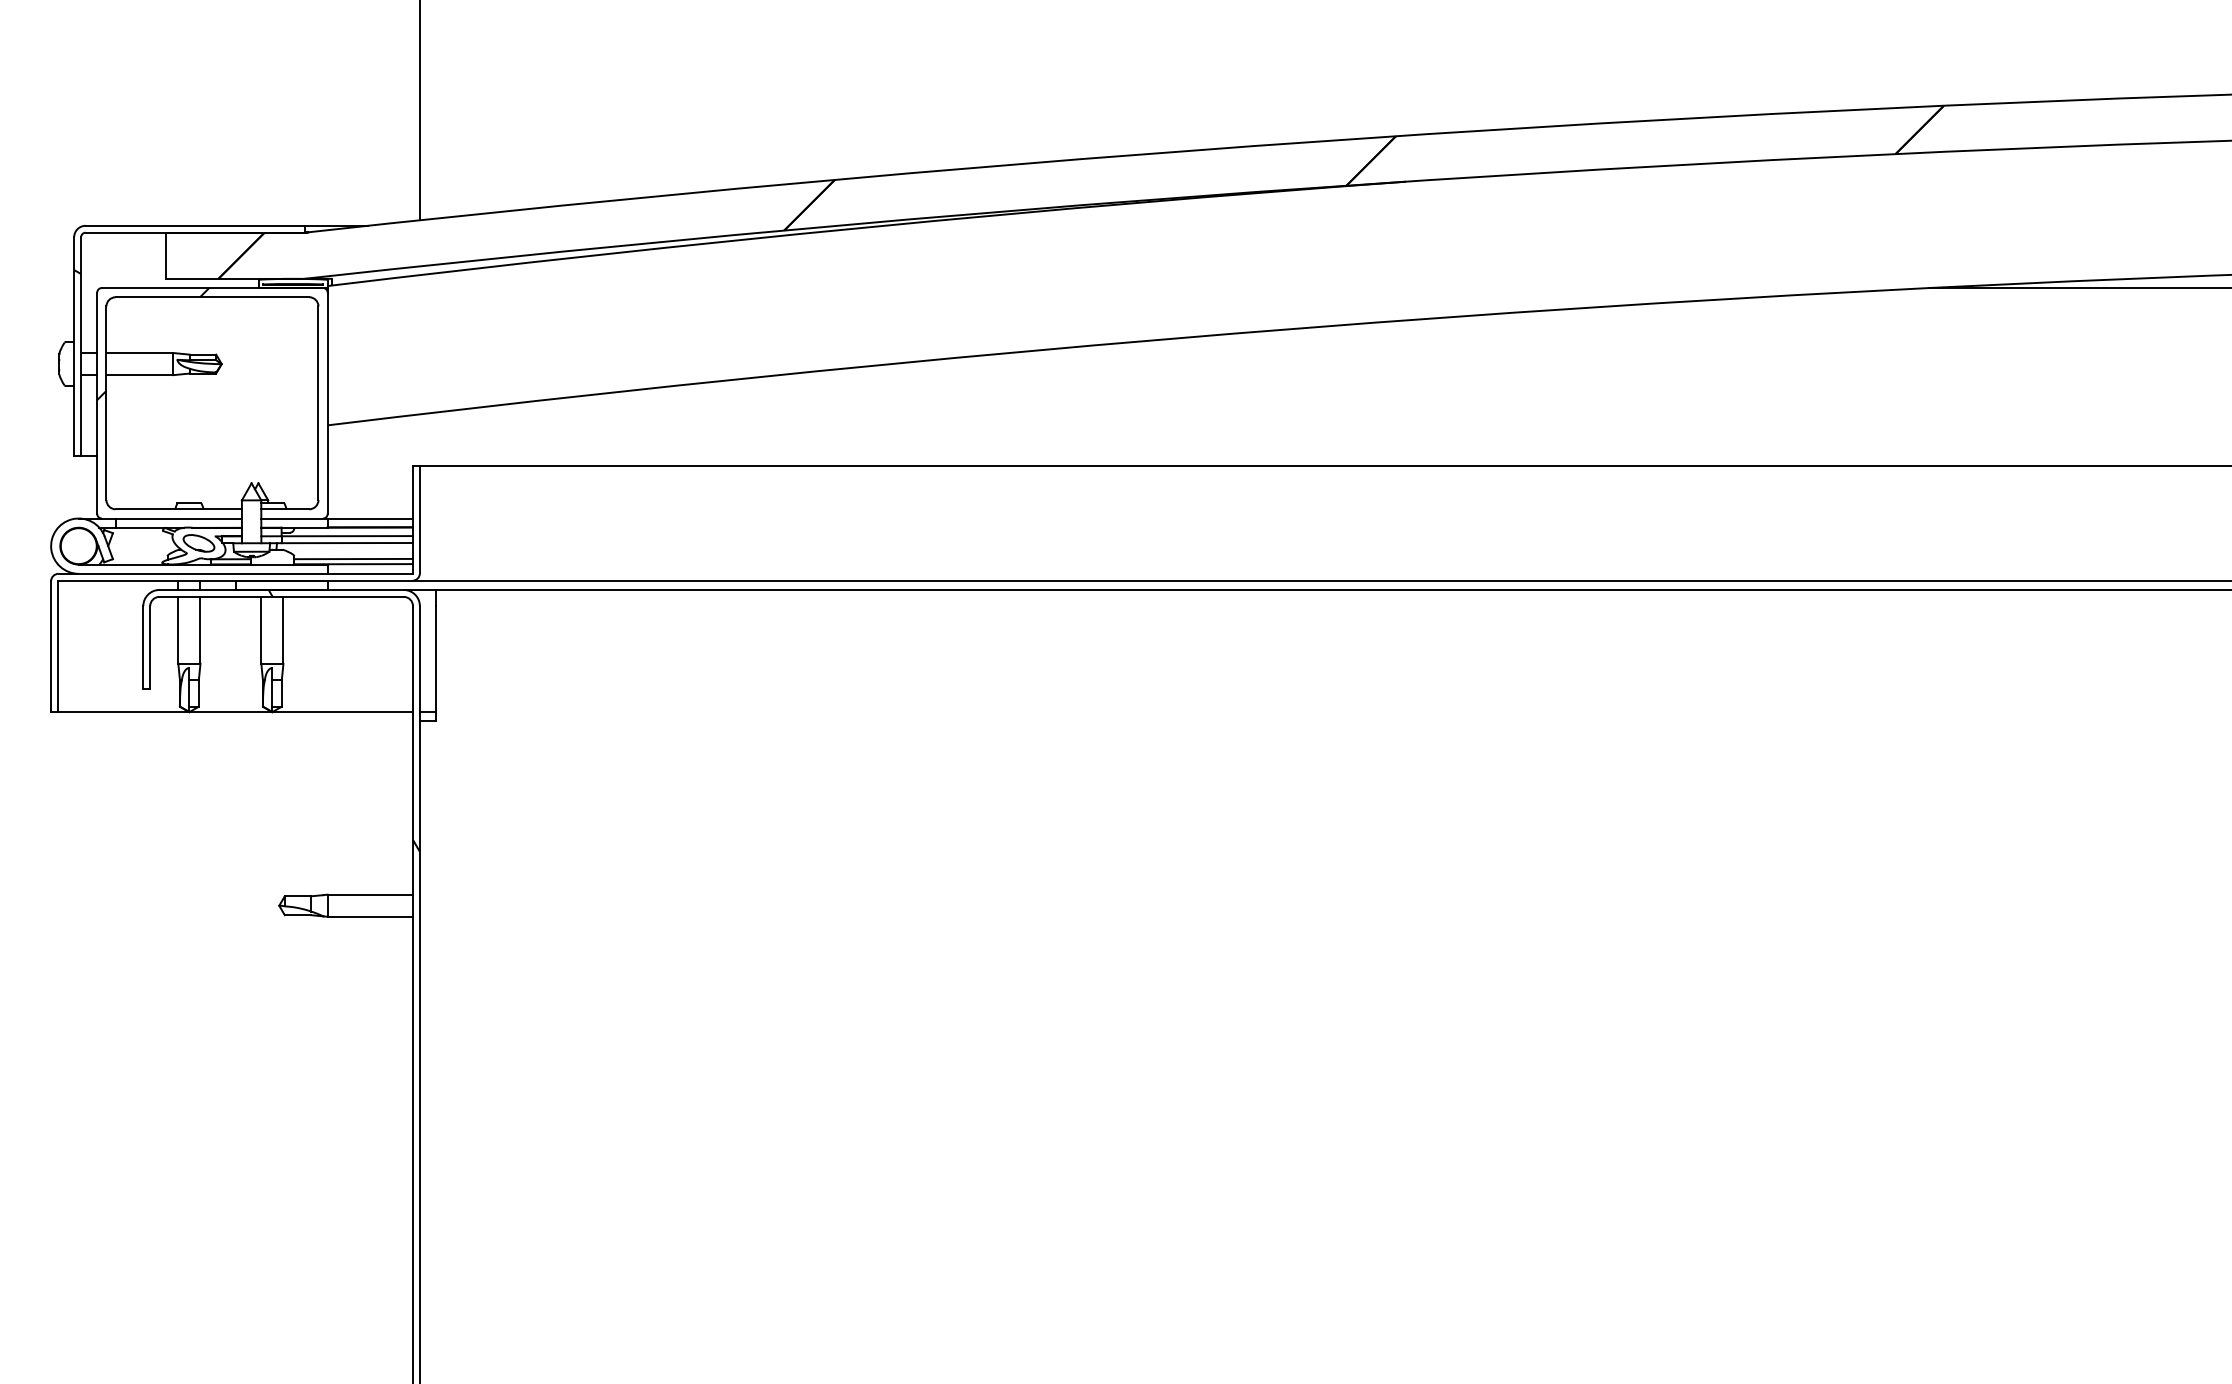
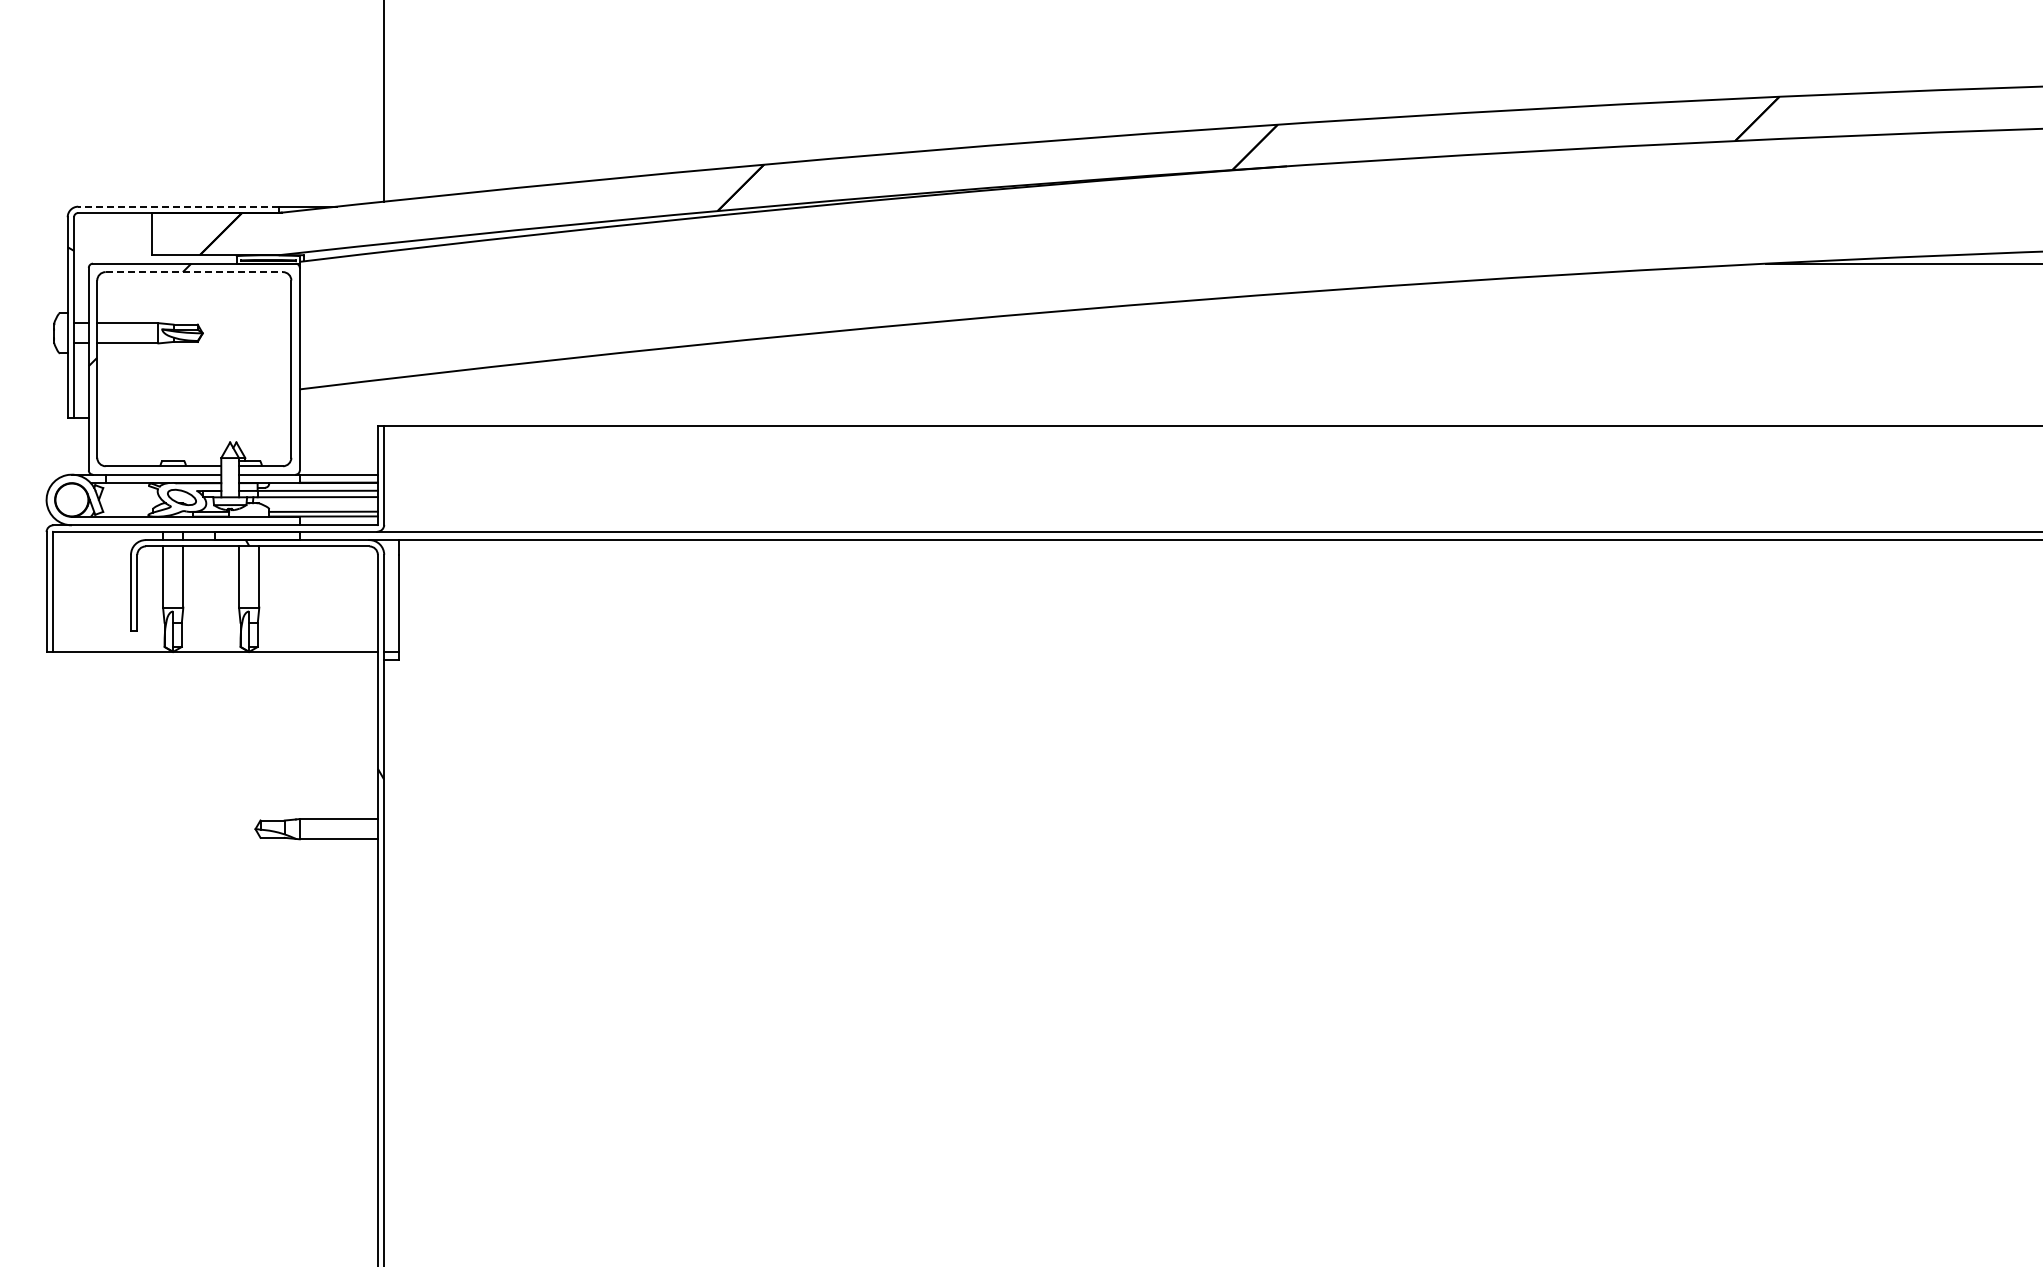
line: (194, 225) -> (177, 206), solid -> dashed
line: (212, 297) -> (194, 272), solid -> dashed

